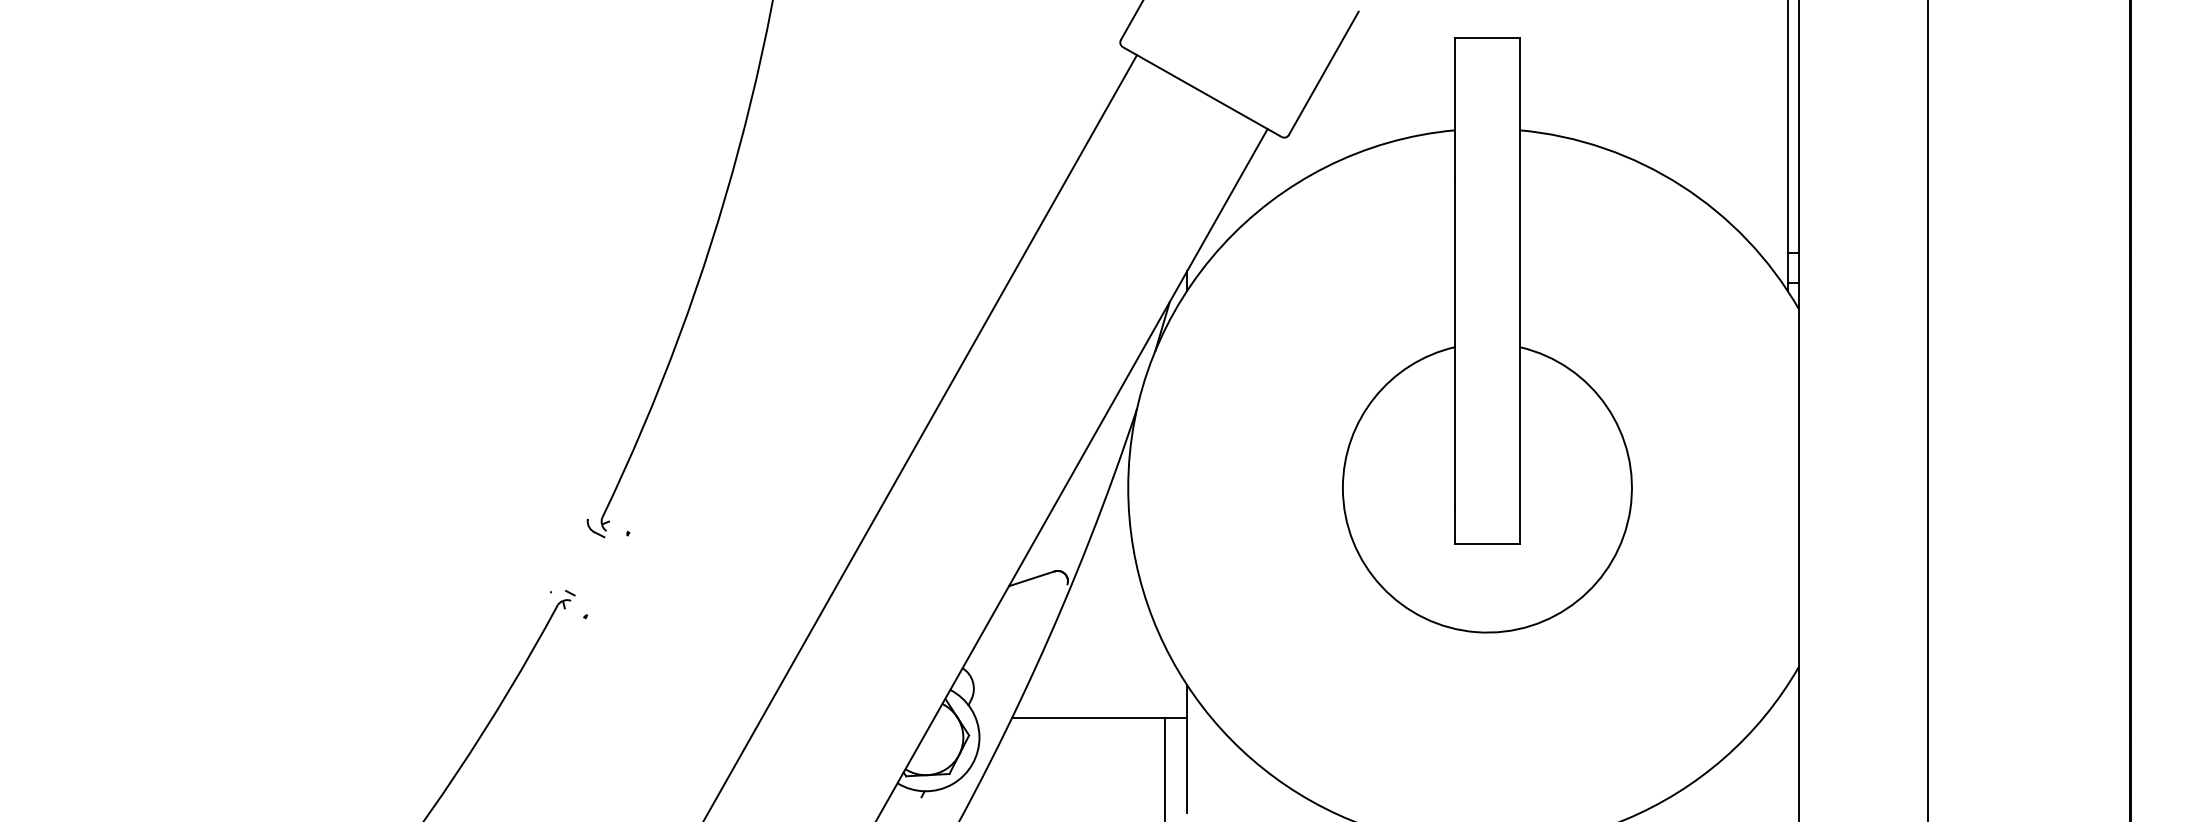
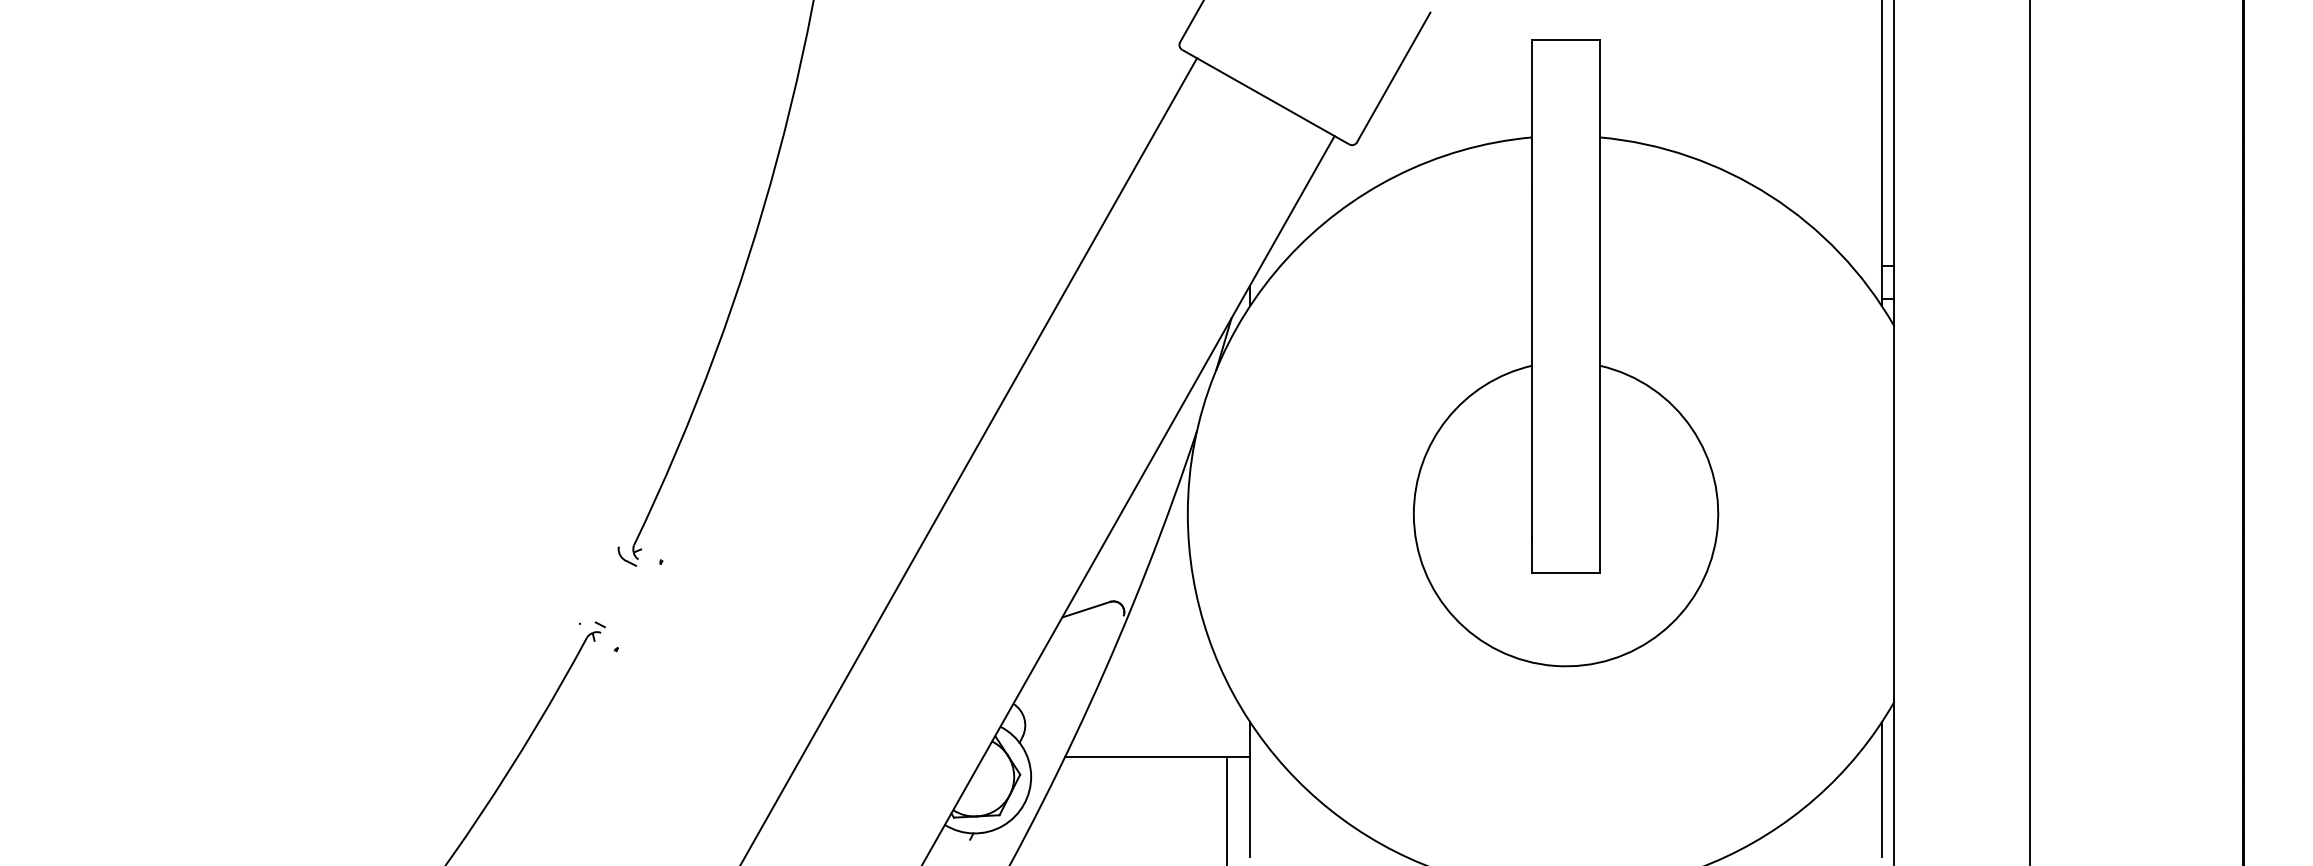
line: (1787, 749) -> (1882, 789), added

